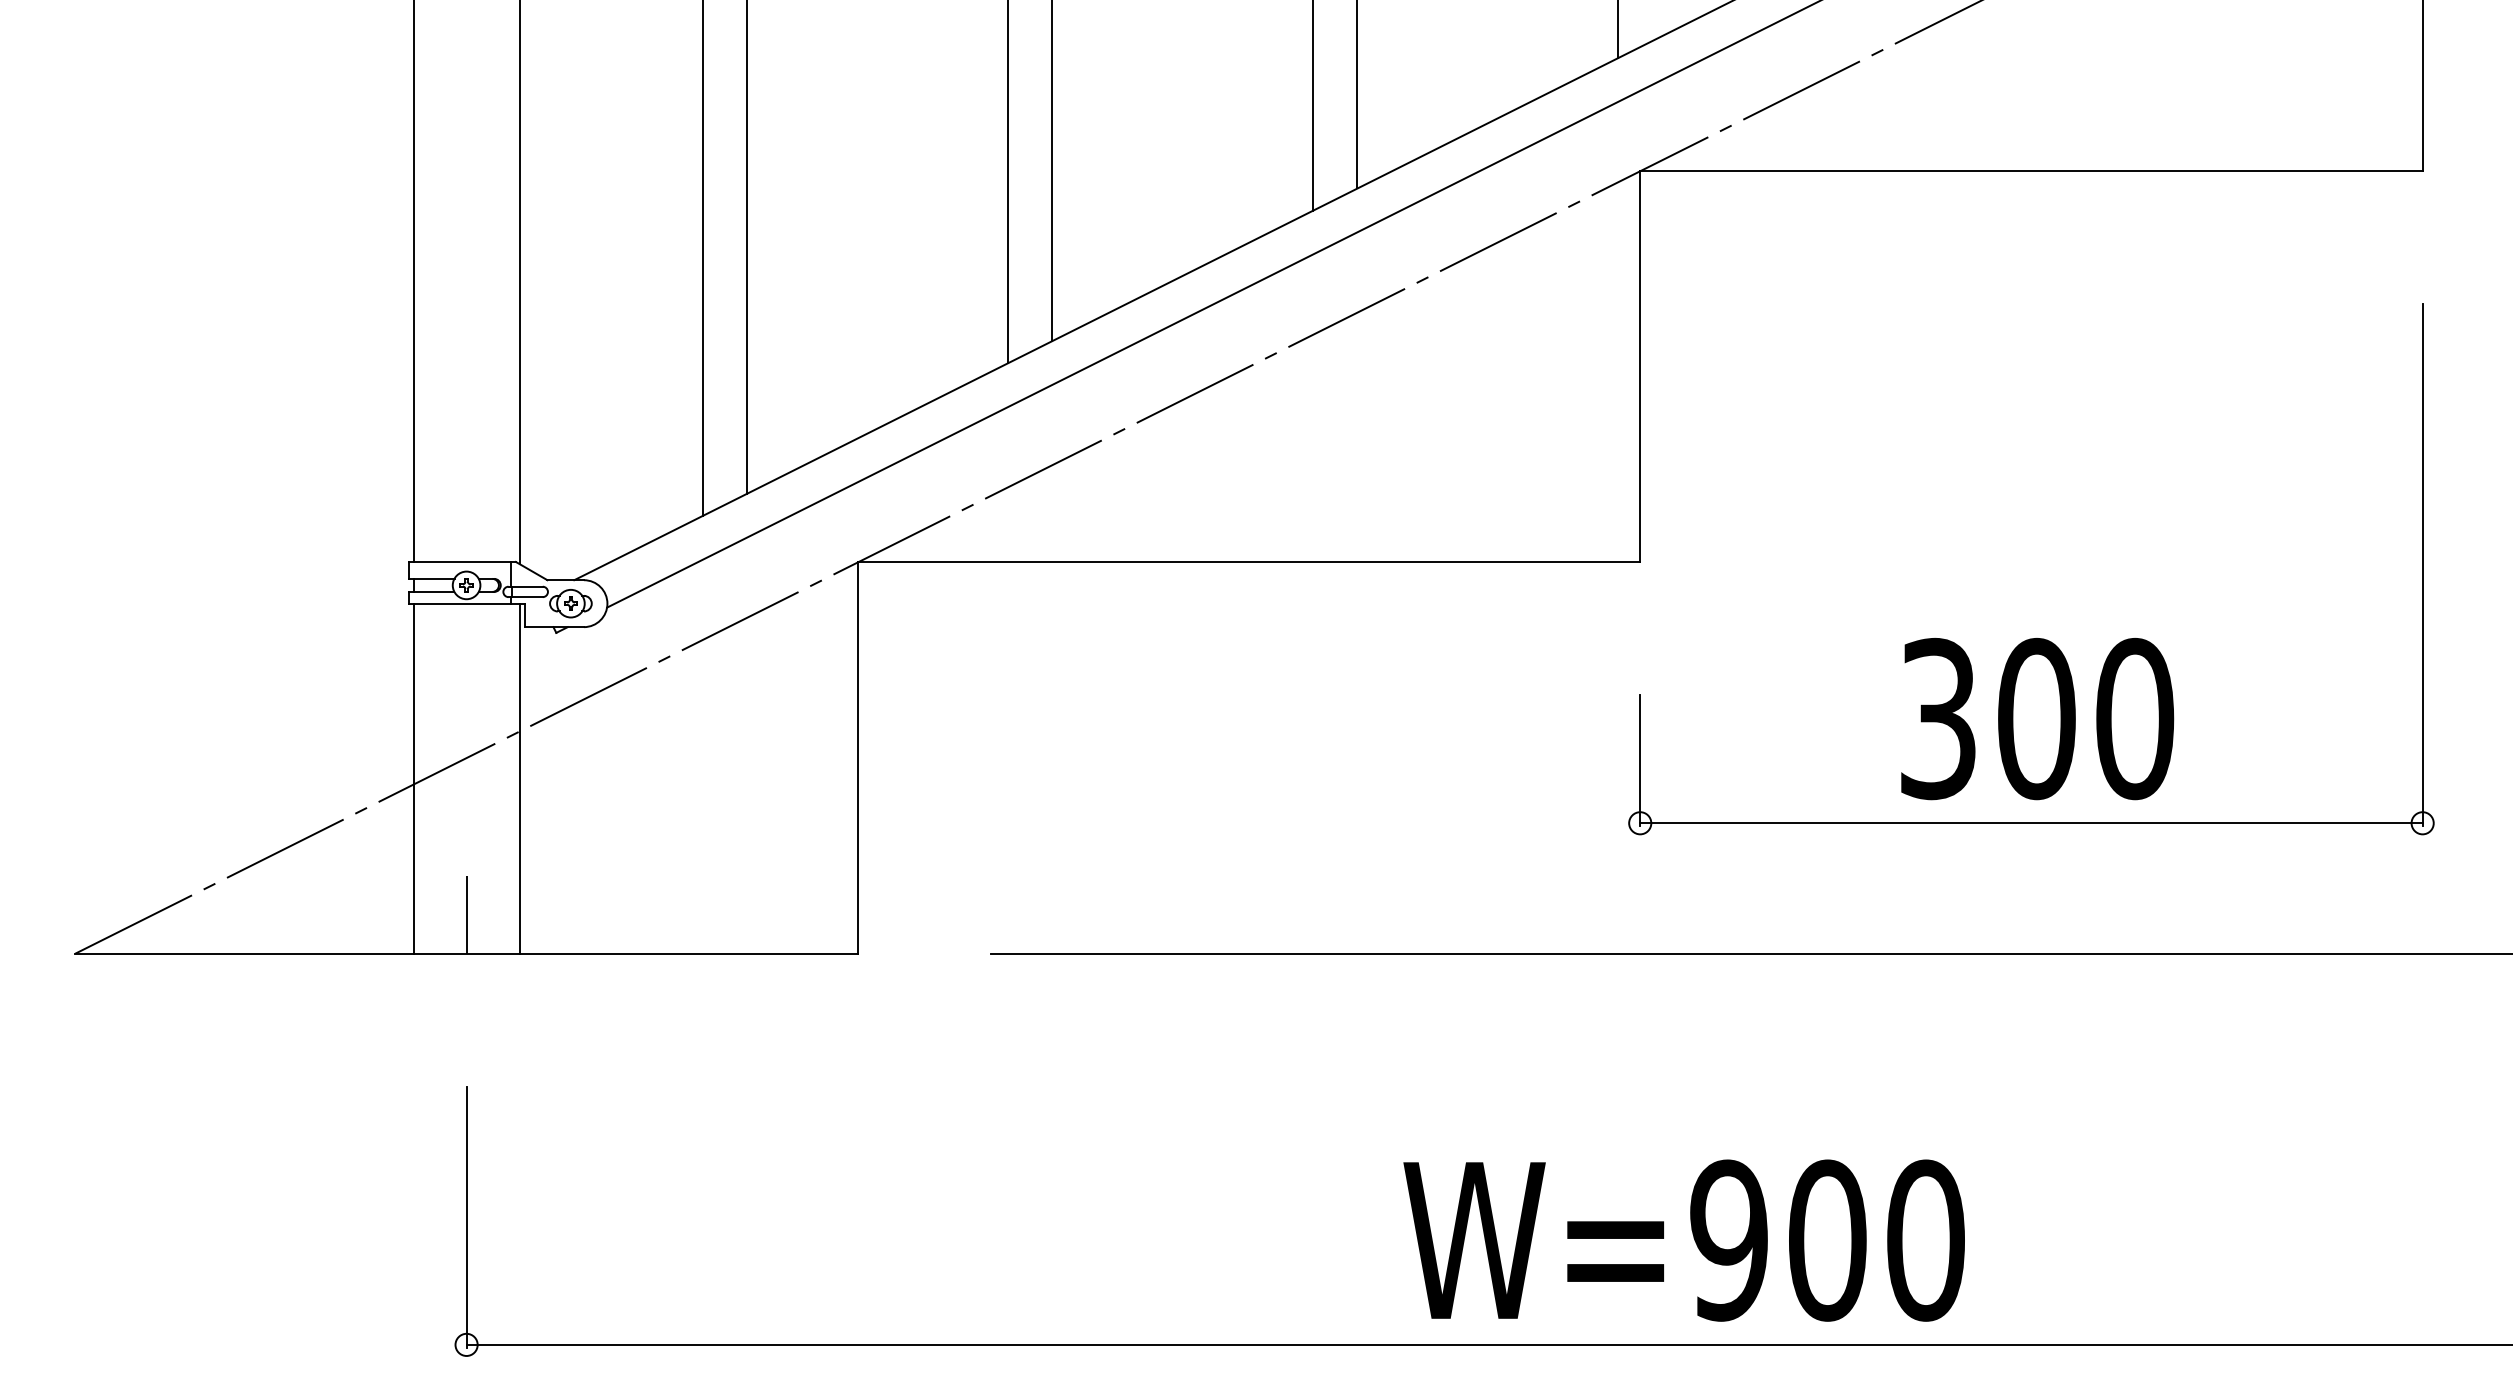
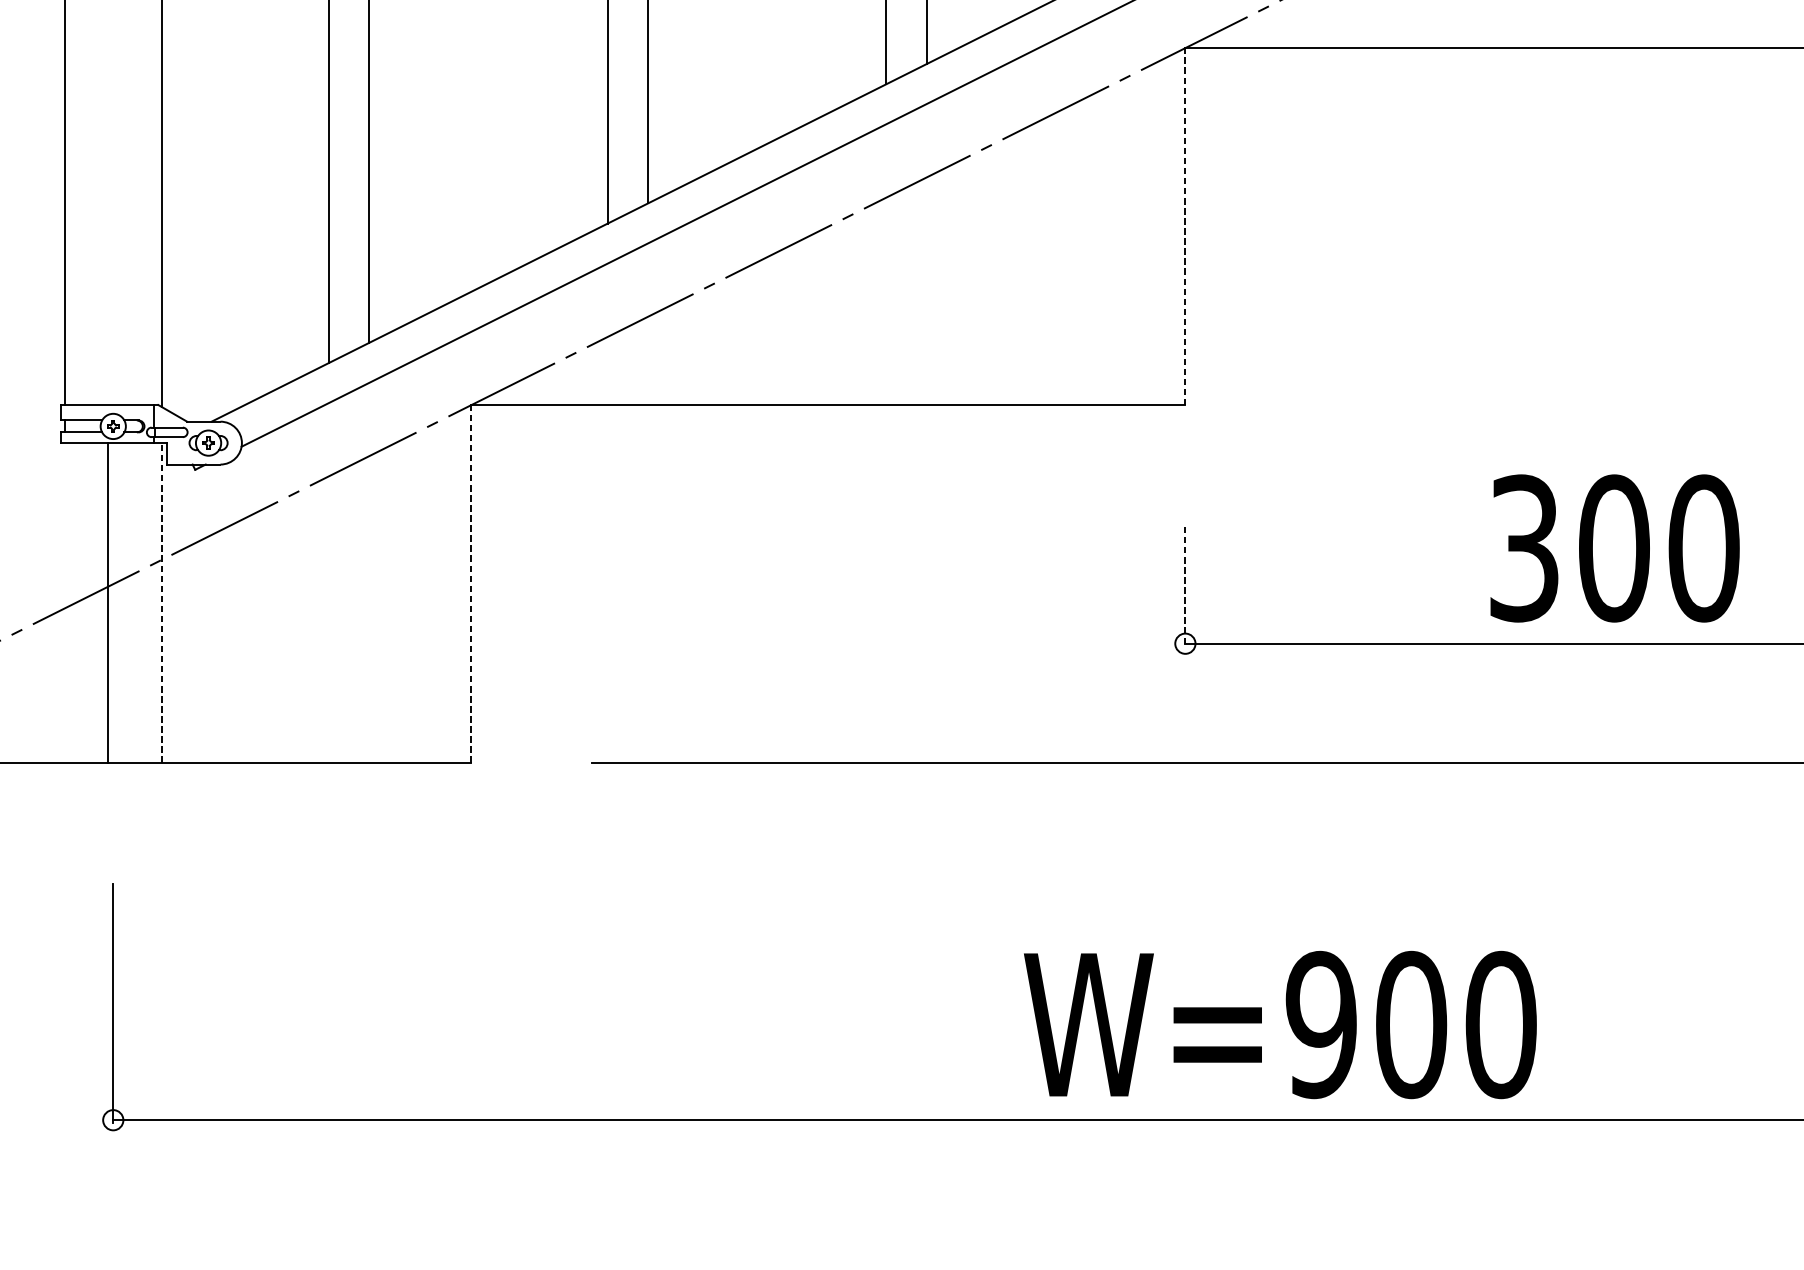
line: (1640, 366) -> (1185, 226), solid -> dashed
text: (2037, 719) -> (1614, 548), moved
line: (857, 758) -> (470, 584), solid -> dashed
line: (1640, 761) -> (1185, 587), solid -> dashed
line: (413, 778) -> (107, 602), moved
line: (519, 778) -> (161, 602), solid -> dashed
line: (466, 914) -> (113, 727), removed
text: (1683, 1240) -> (1279, 1024), moved

